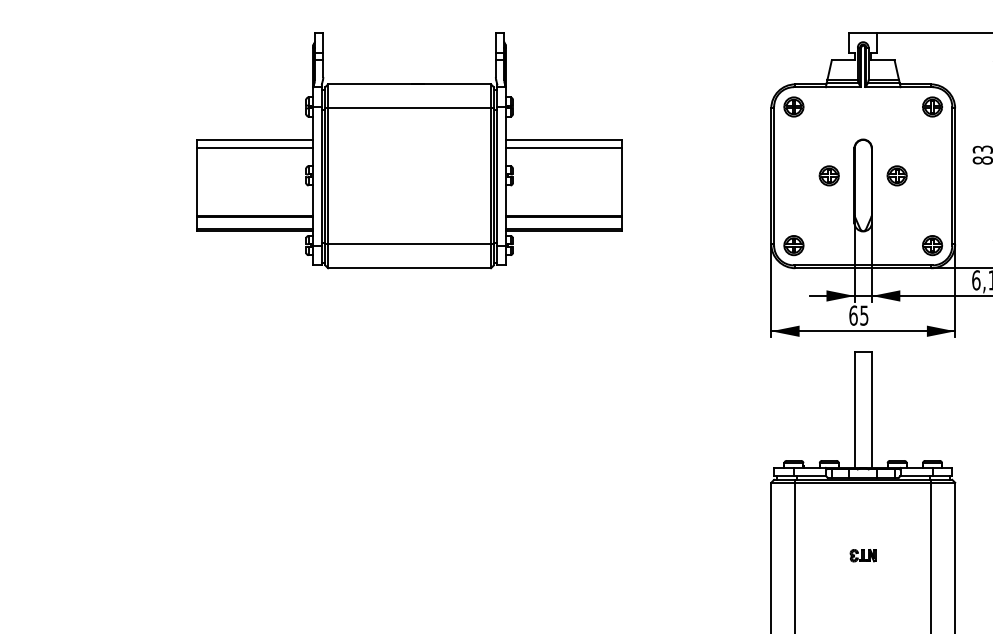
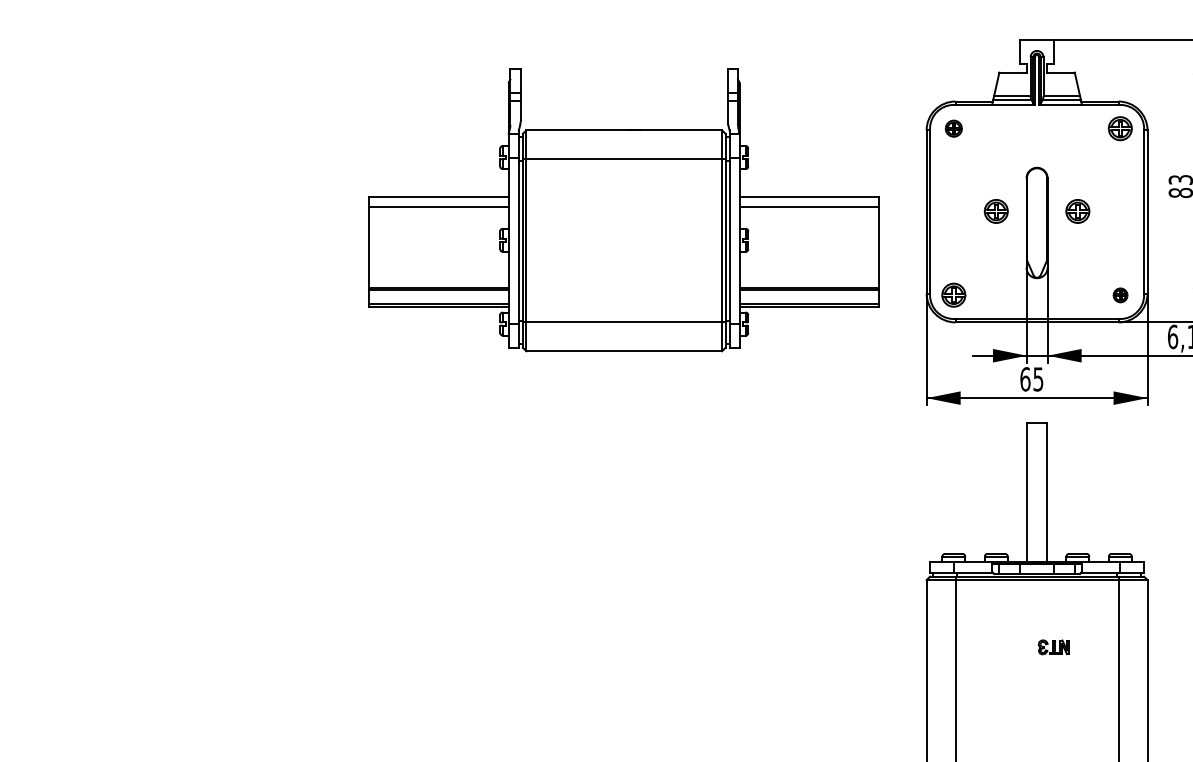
part: (793, 106) -> (953, 128), size x0.7
part: (409, 150) -> (624, 209), moved
part: (932, 245) -> (1120, 295), size x0.6
part: (862, 555) -> (1053, 647), moved

